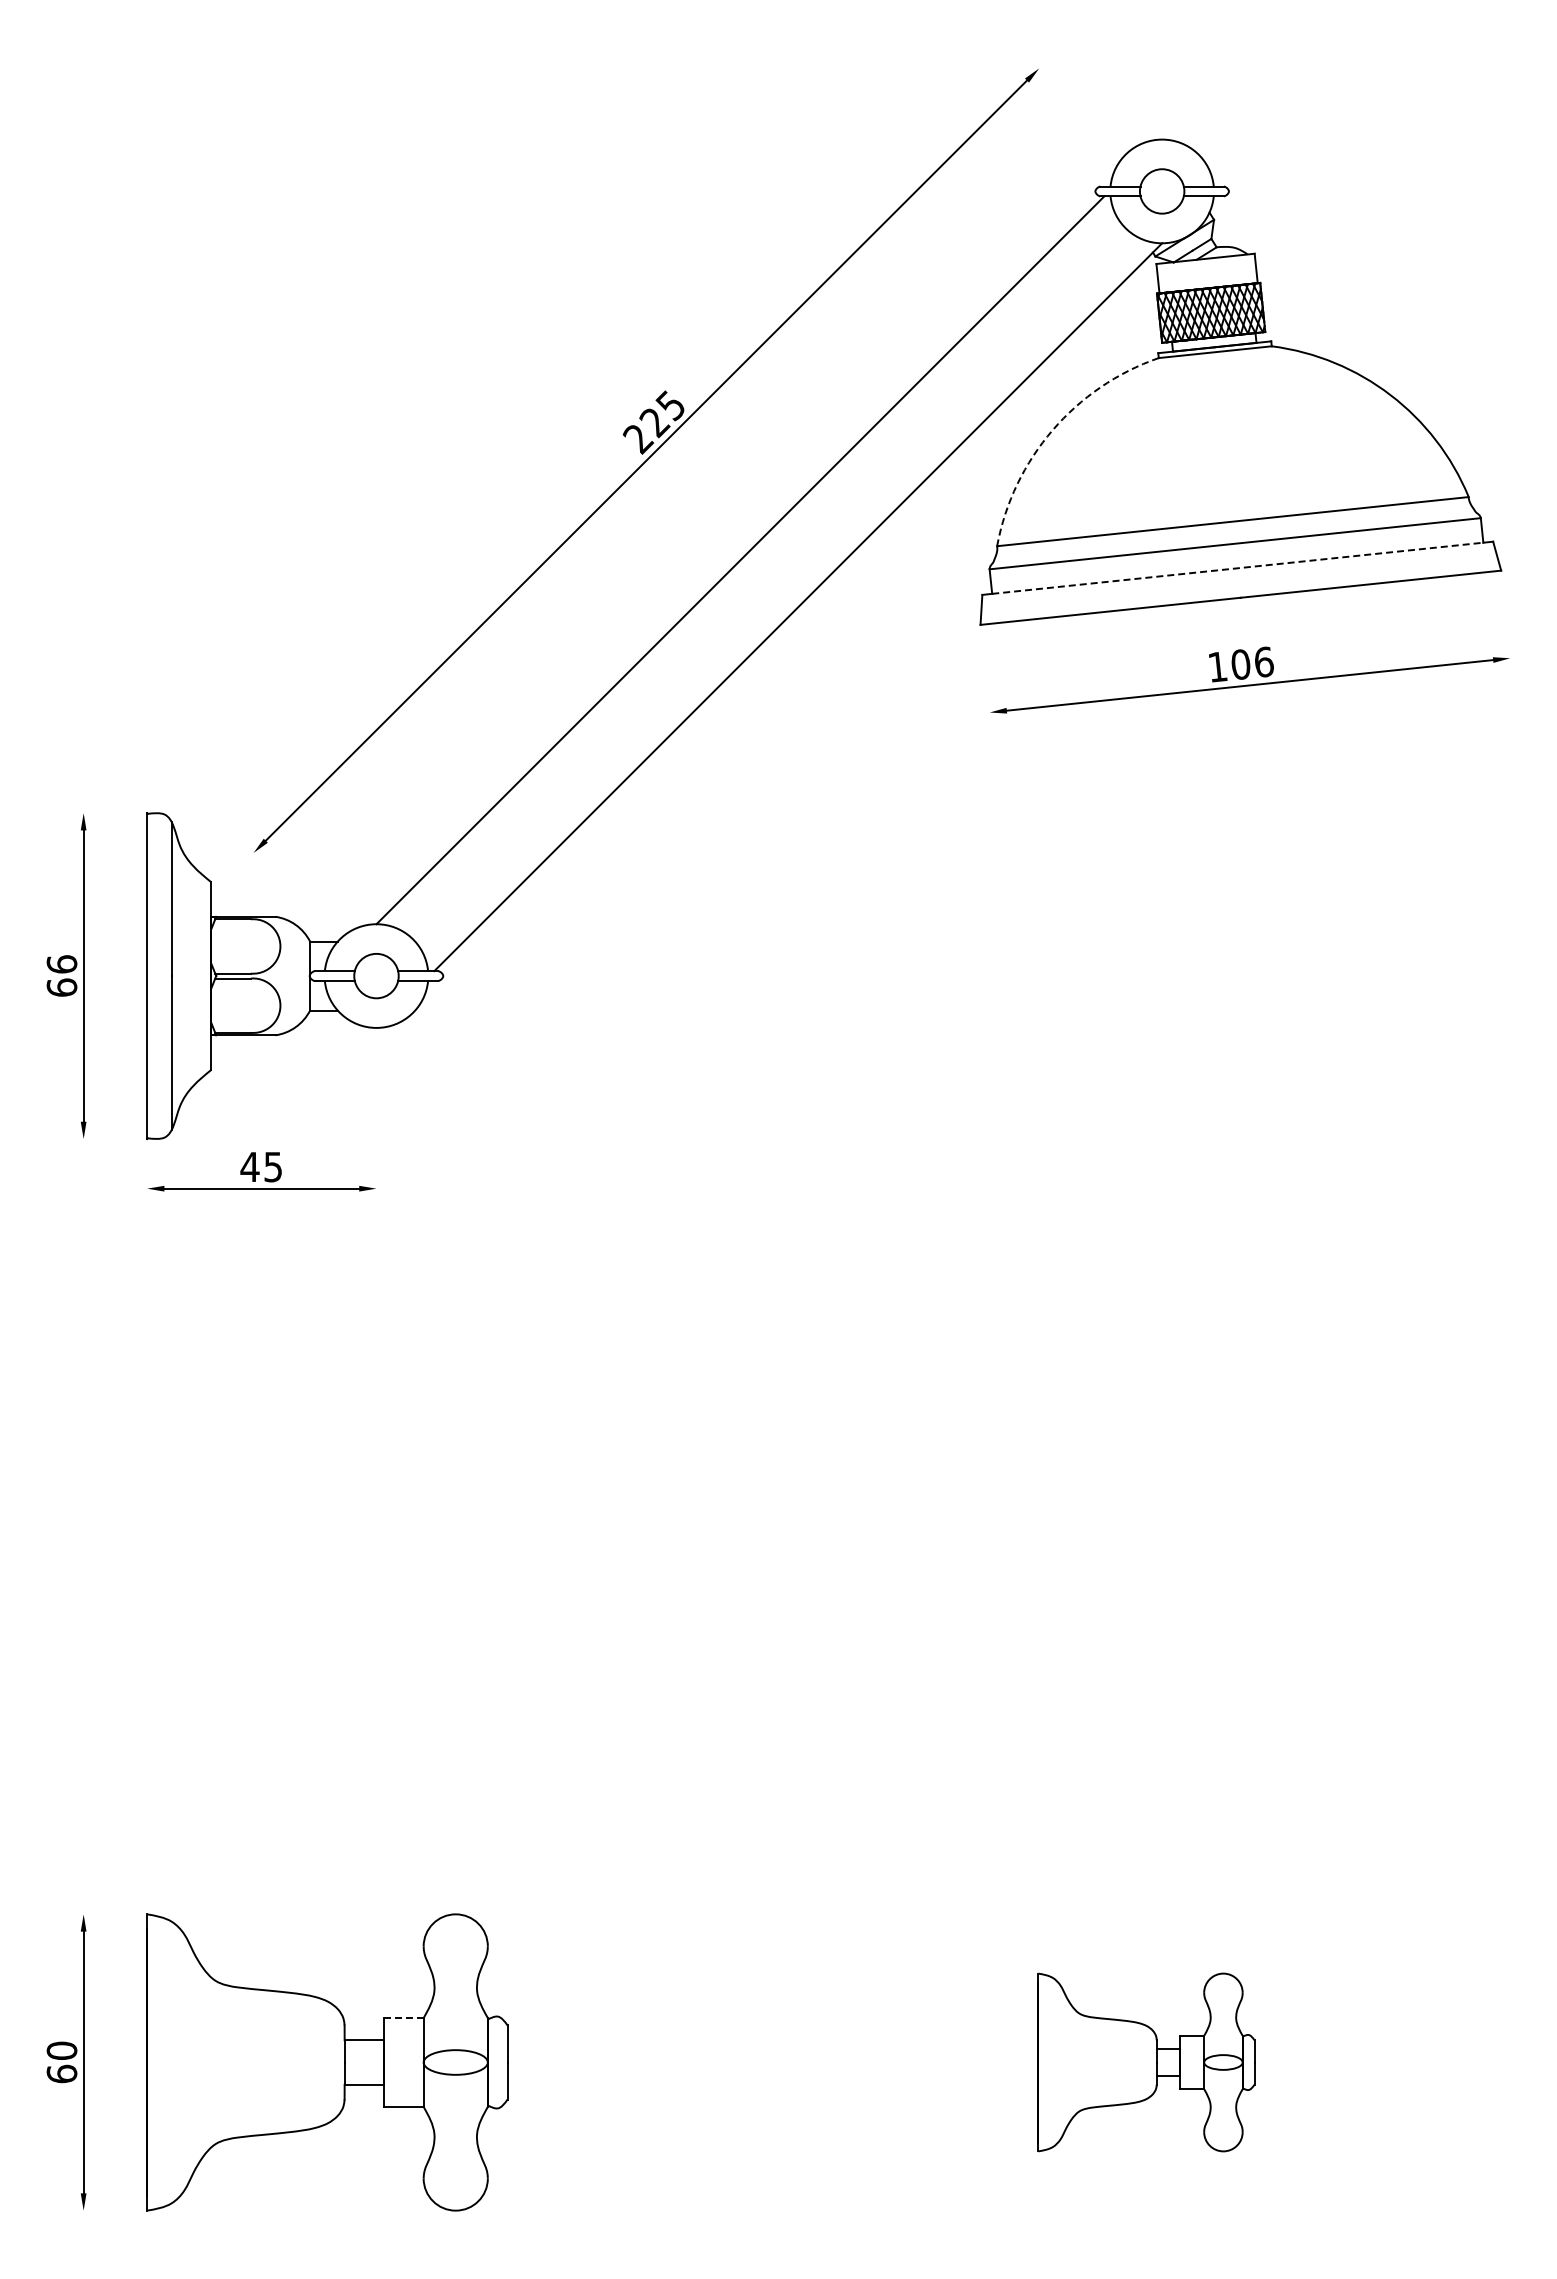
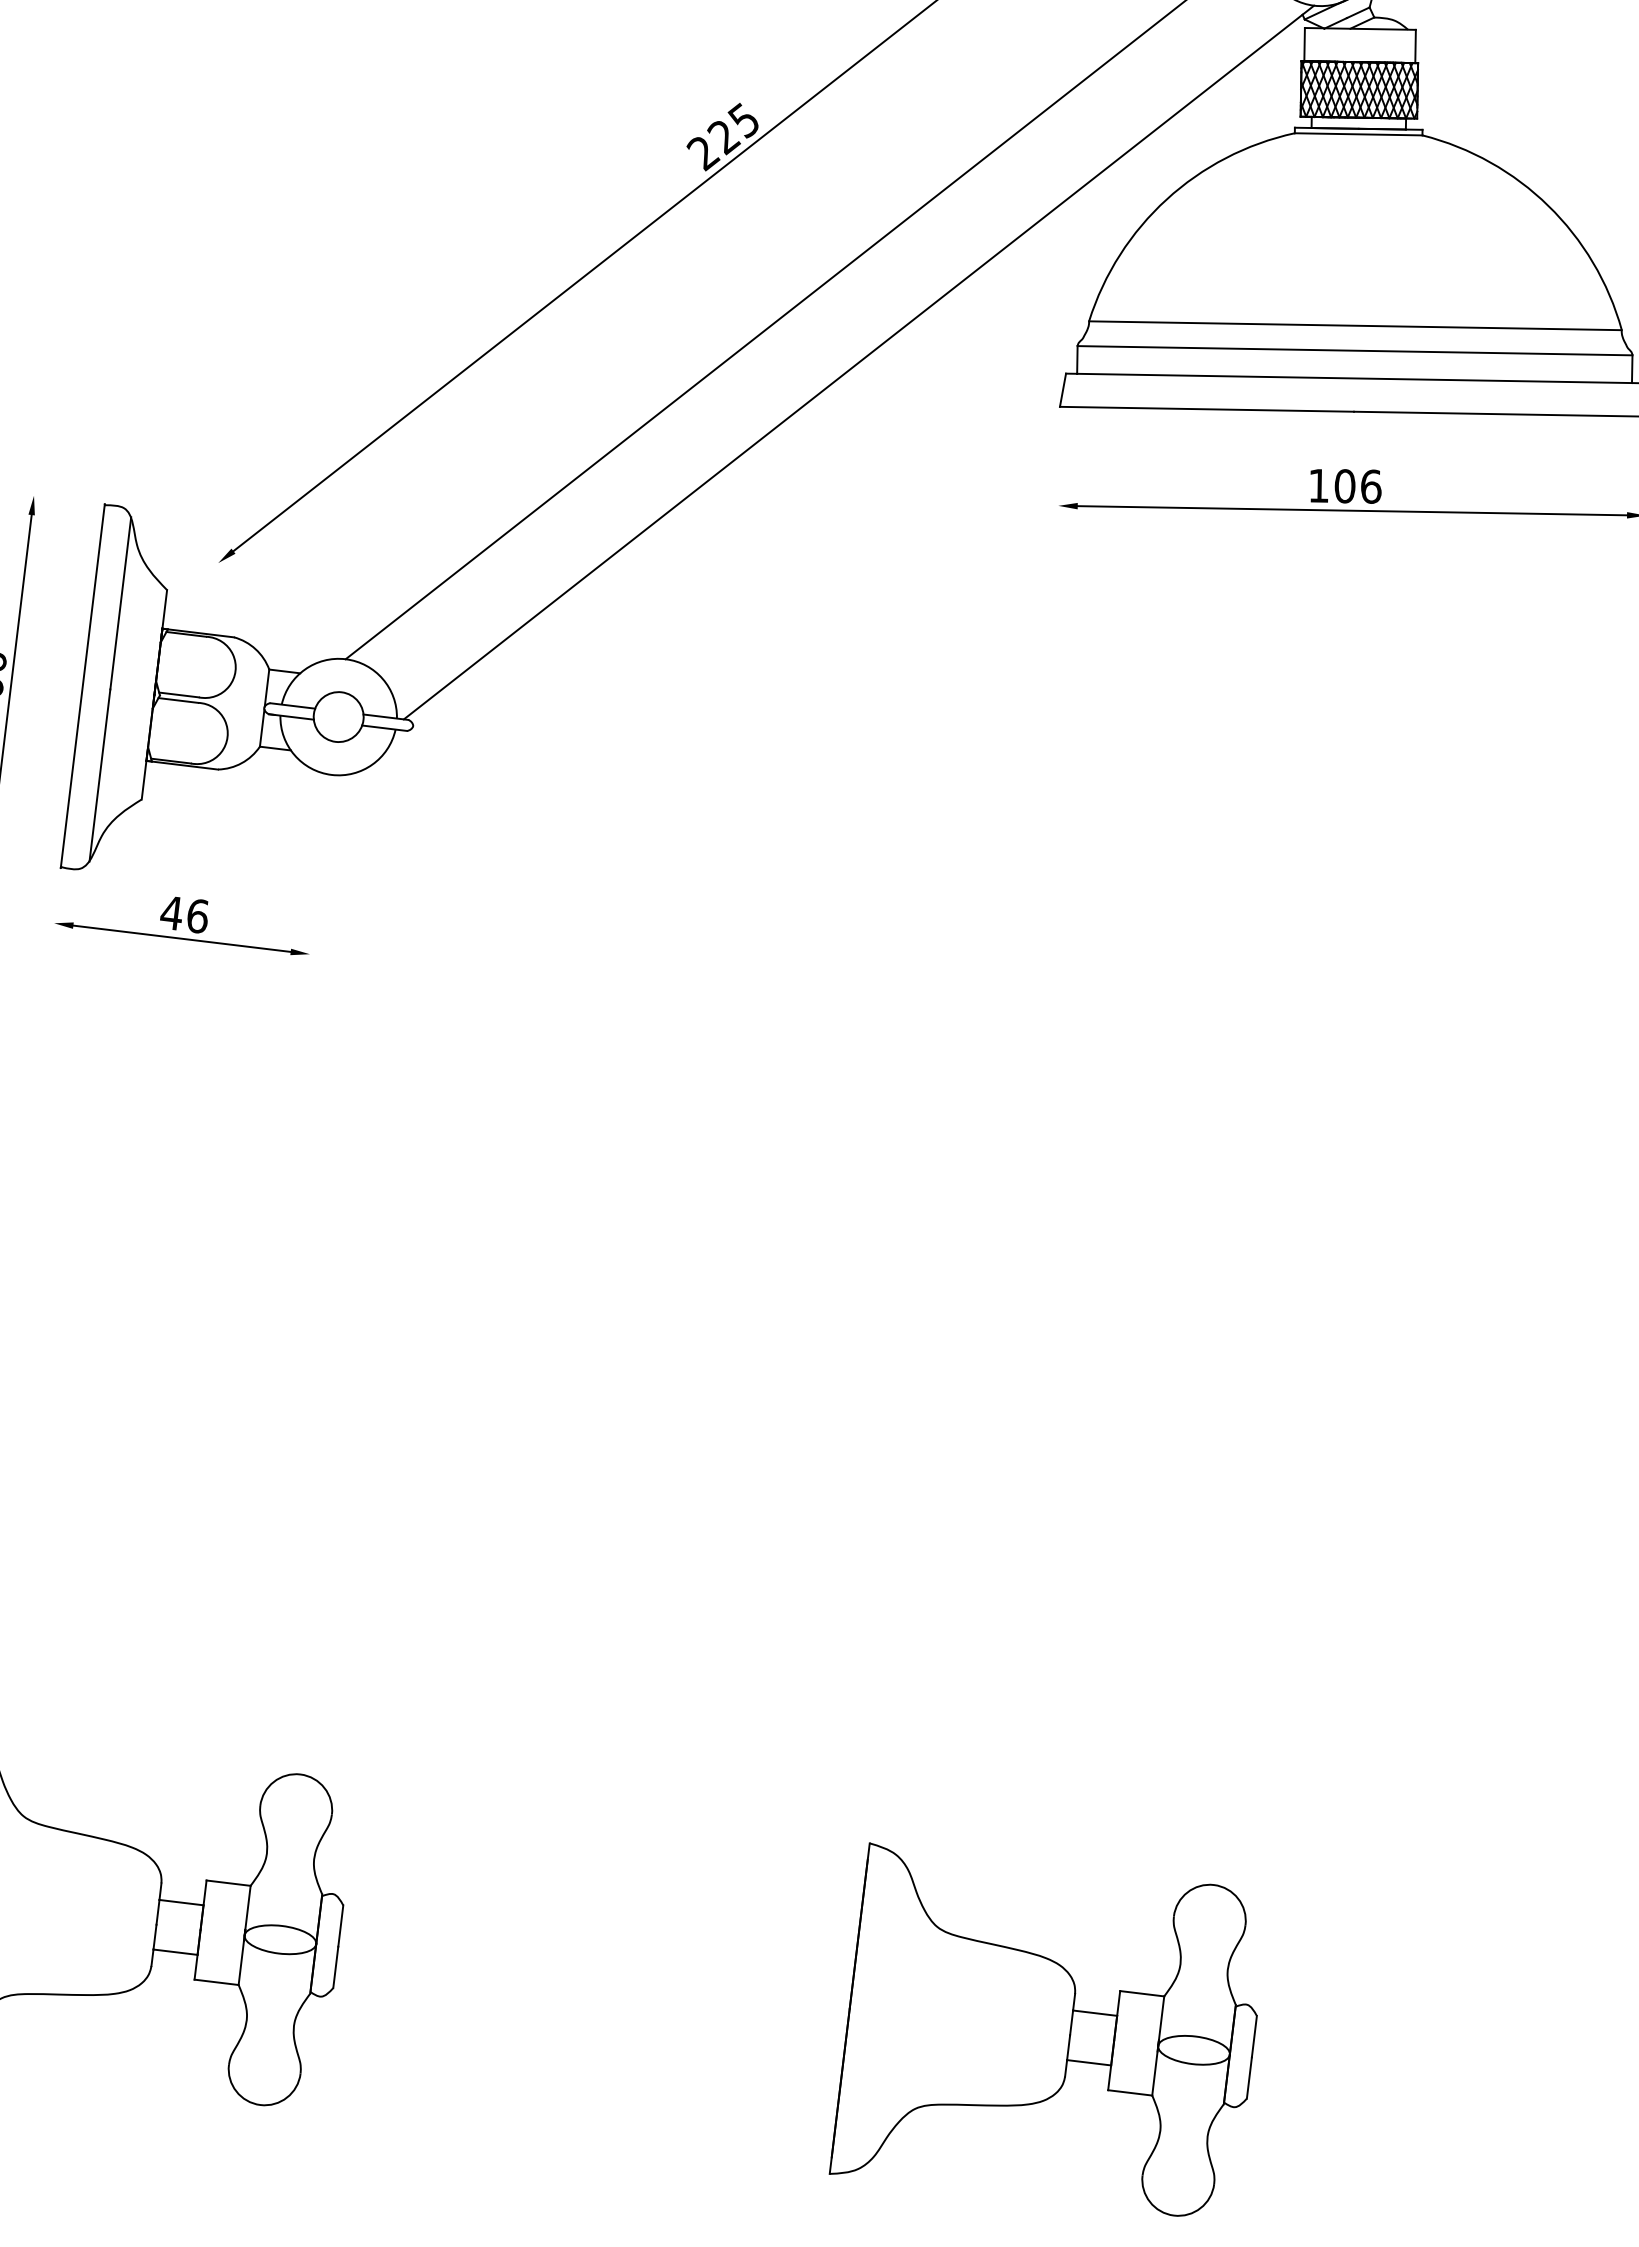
arc: (1052, 430) -> (1166, 199), dashed -> solid
line: (1237, 568) -> (1354, 378), dashed -> solid
text: (273, 1166) -> (198, 915), 45 -> 46
line: (403, 2018) -> (228, 1883), dashed -> solid
part: (1146, 2062) -> (1051, 2033), size x1.67

